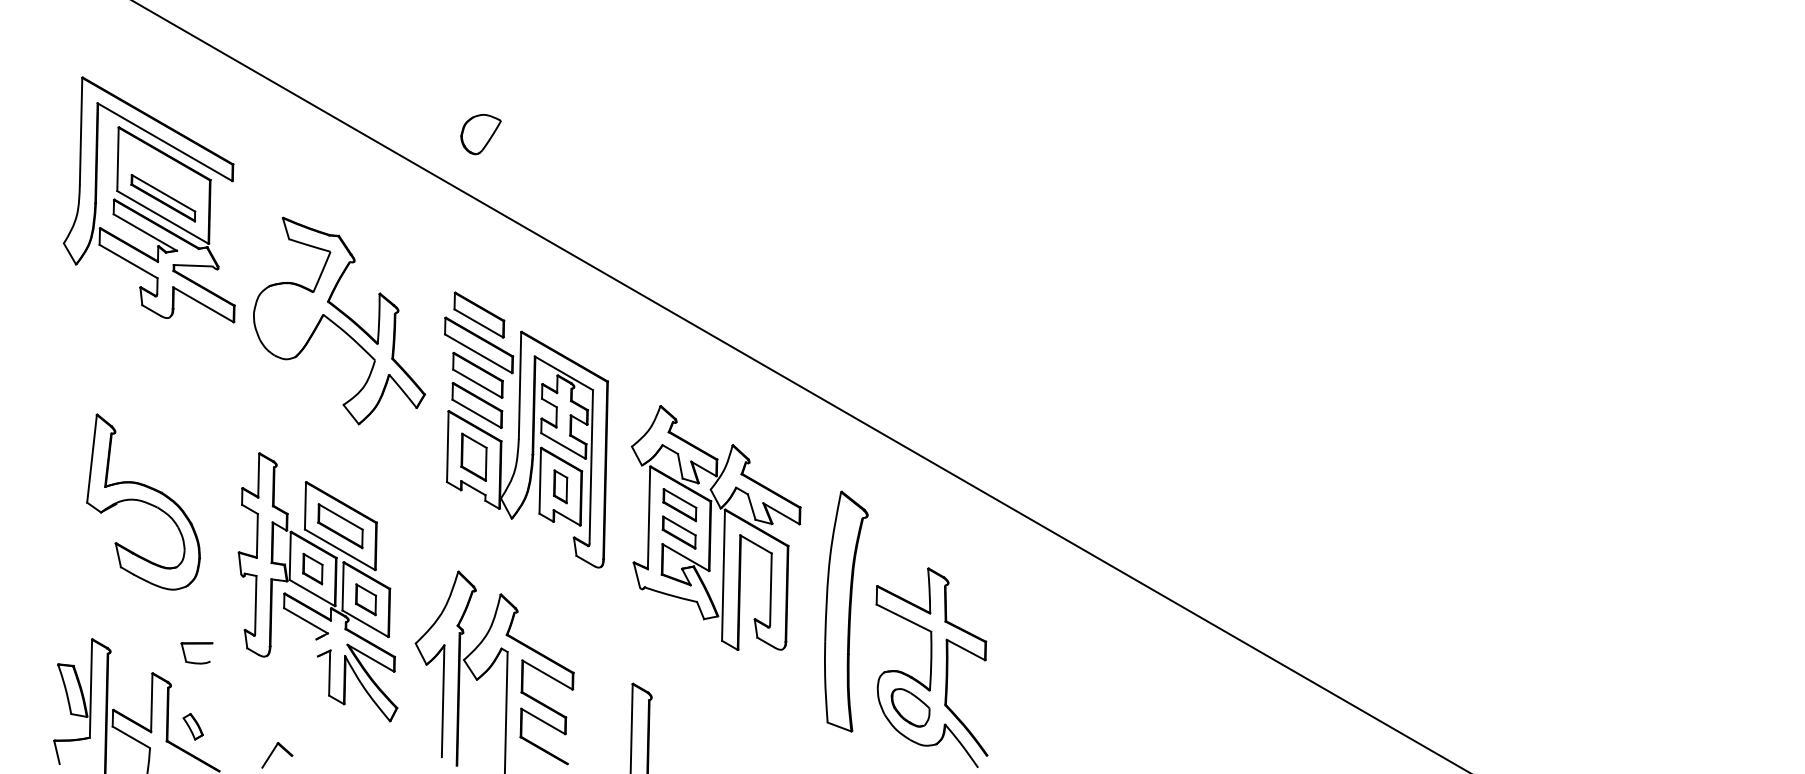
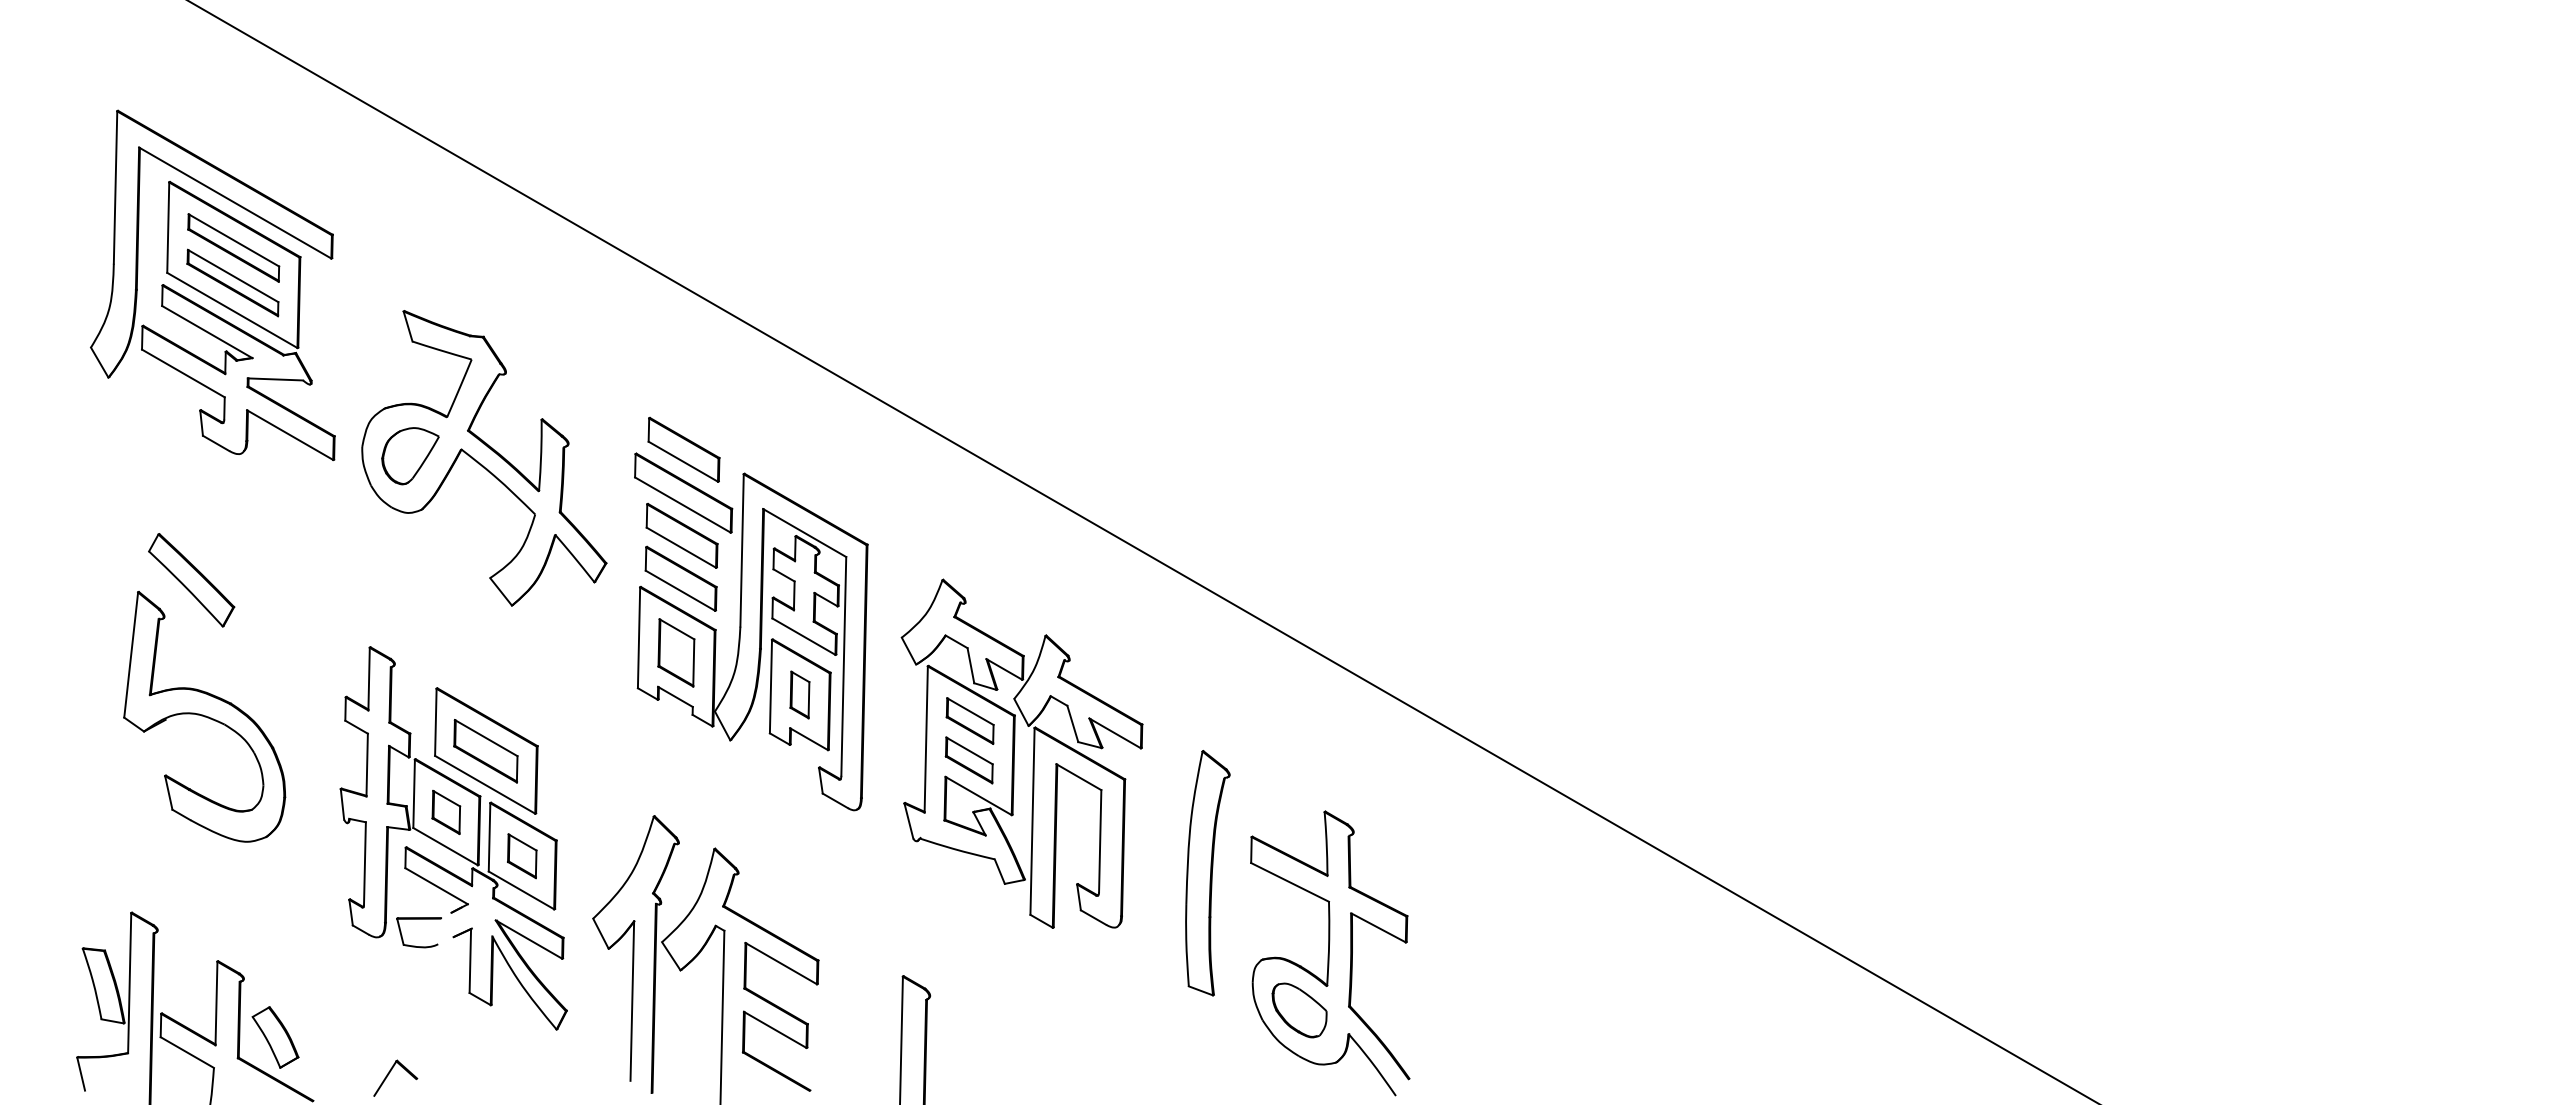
part: (481, 134) -> (410, 456), moved
part: (163, 173) -> (233, 247), added
part: (134, 406) -> (191, 580), added
part: (846, 611) -> (1207, 873), size x0.71
part: (196, 644) -> (418, 919), moved
part: (193, 726) -> (275, 1037), size x1.67

